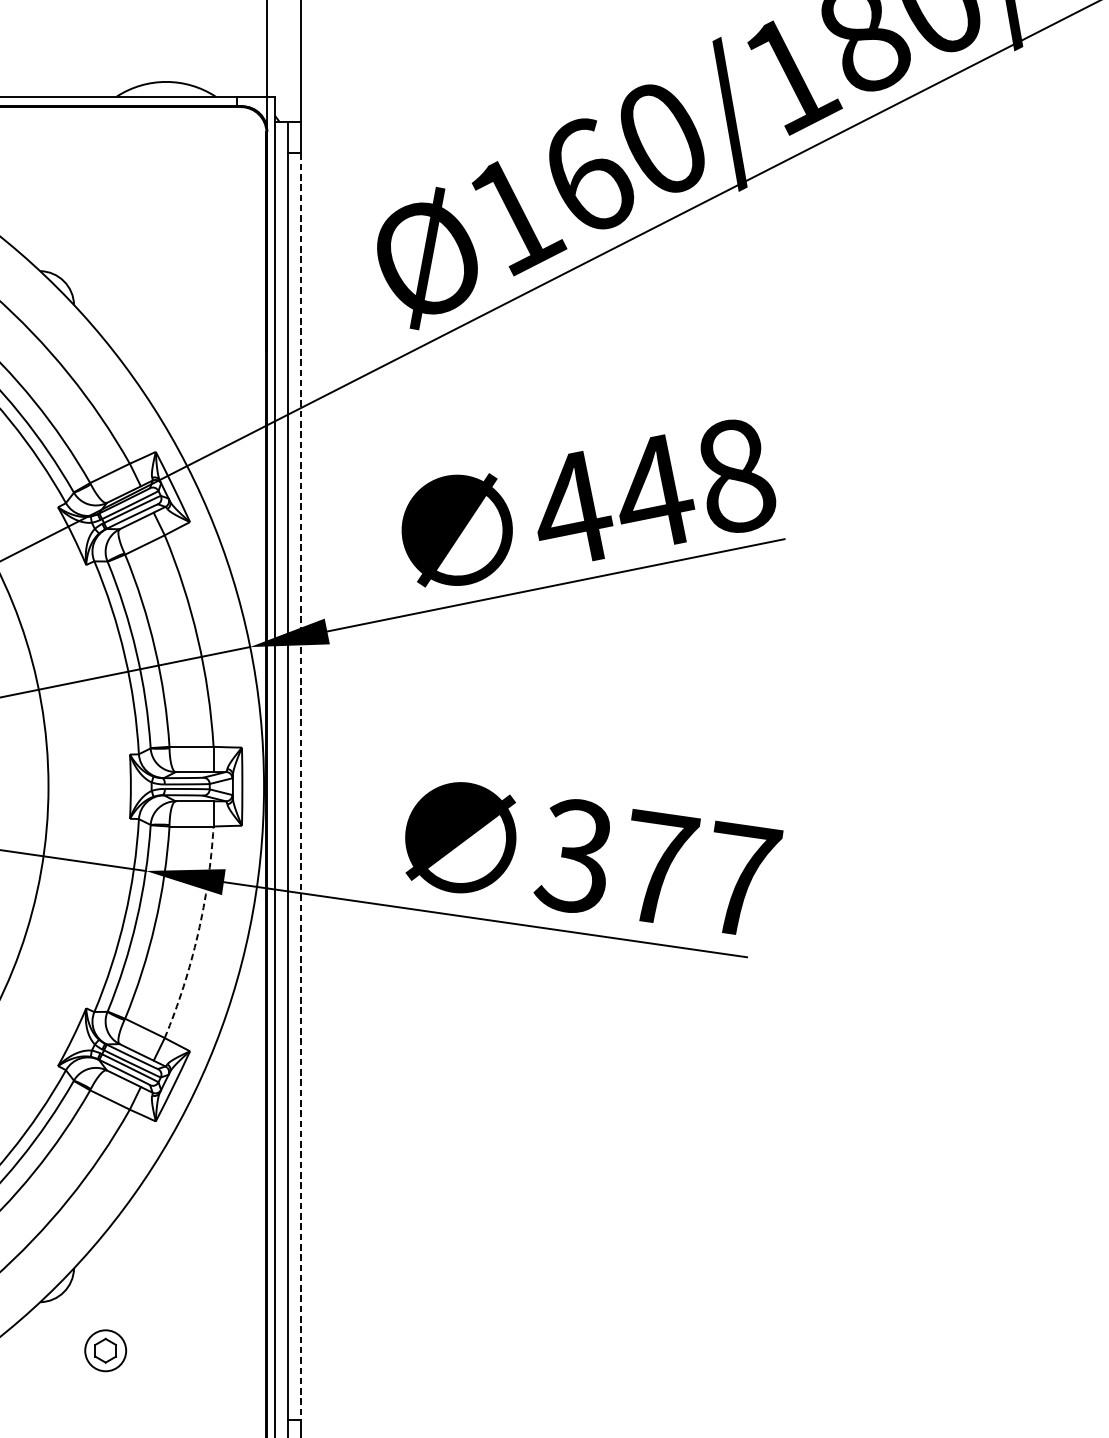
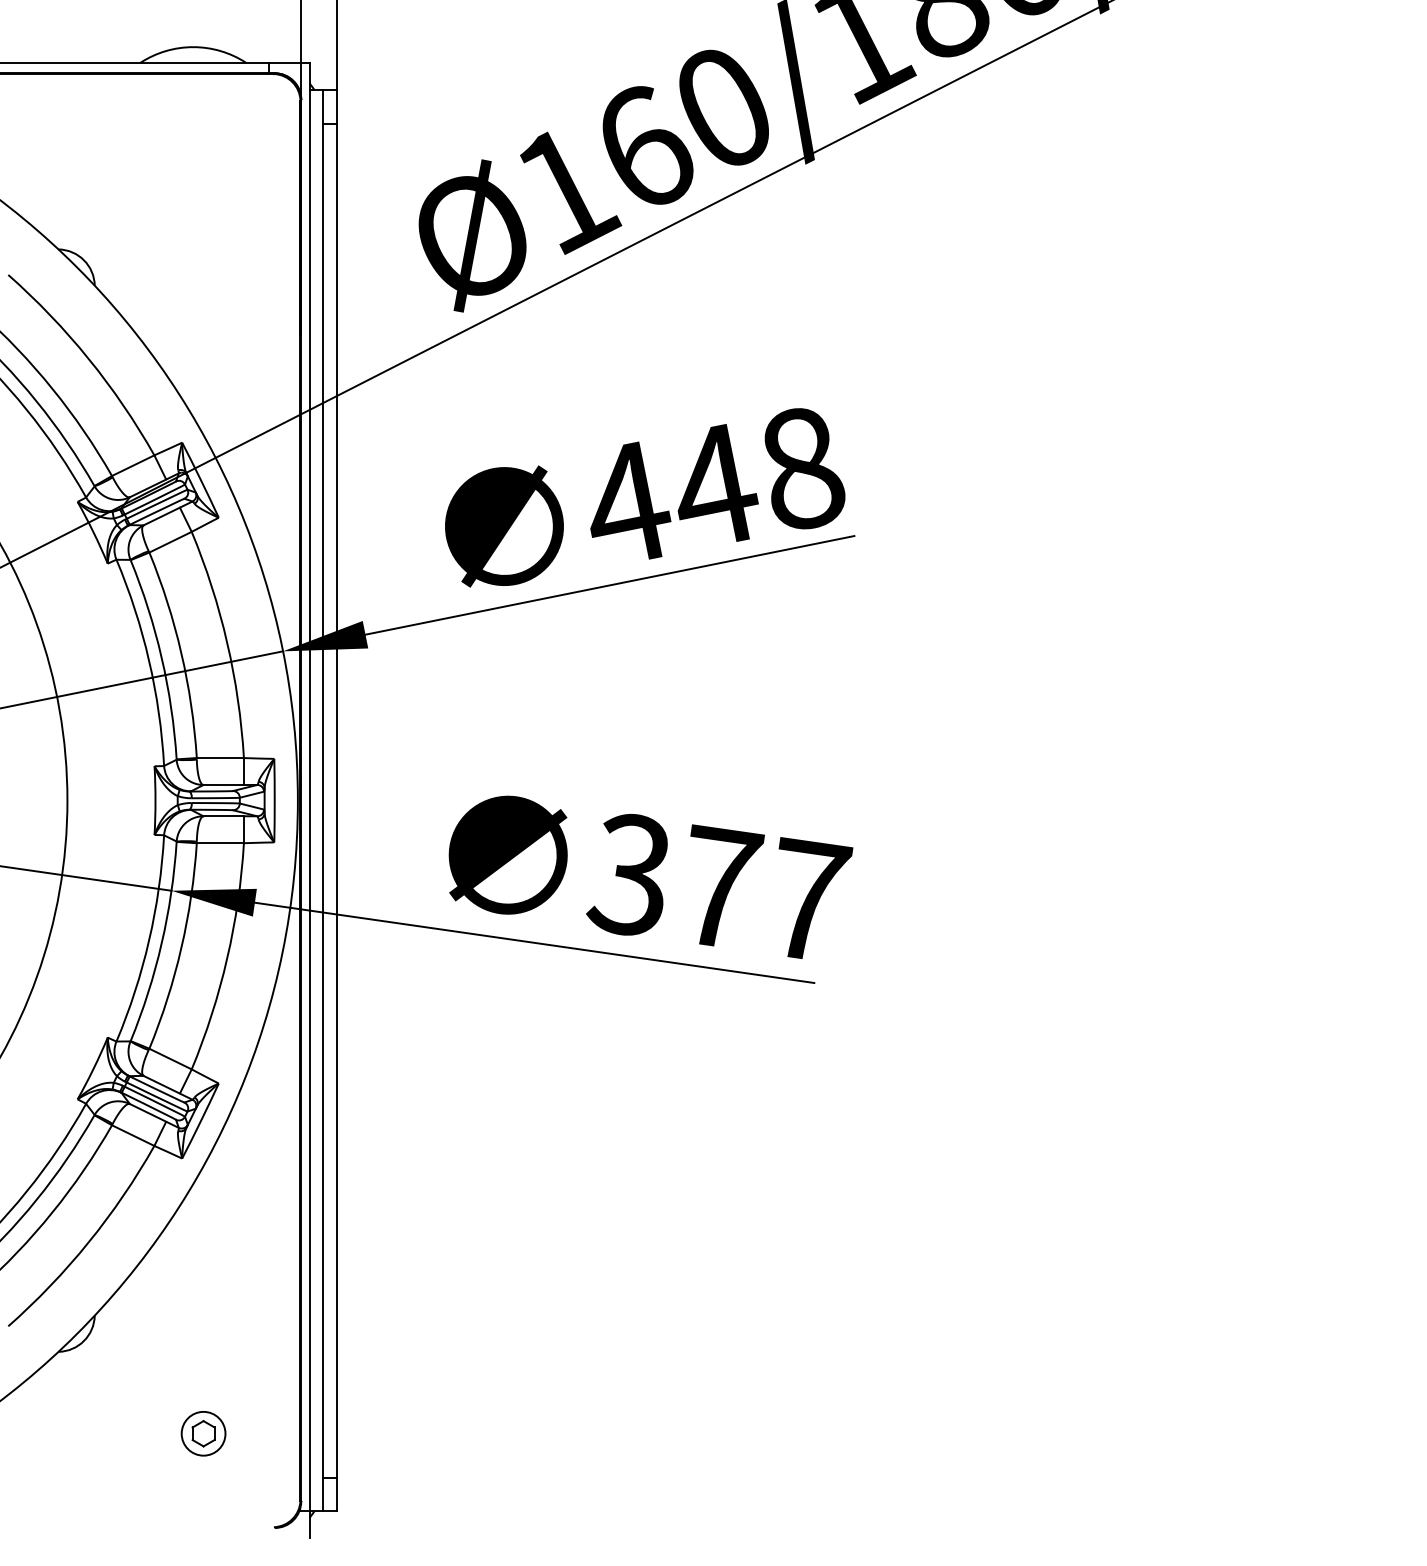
line: (300, 787) -> (336, 801), dashed -> solid
arc: (198, 934) -> (227, 958), dashed -> solid
part: (105, 1350) -> (203, 1433), moved

